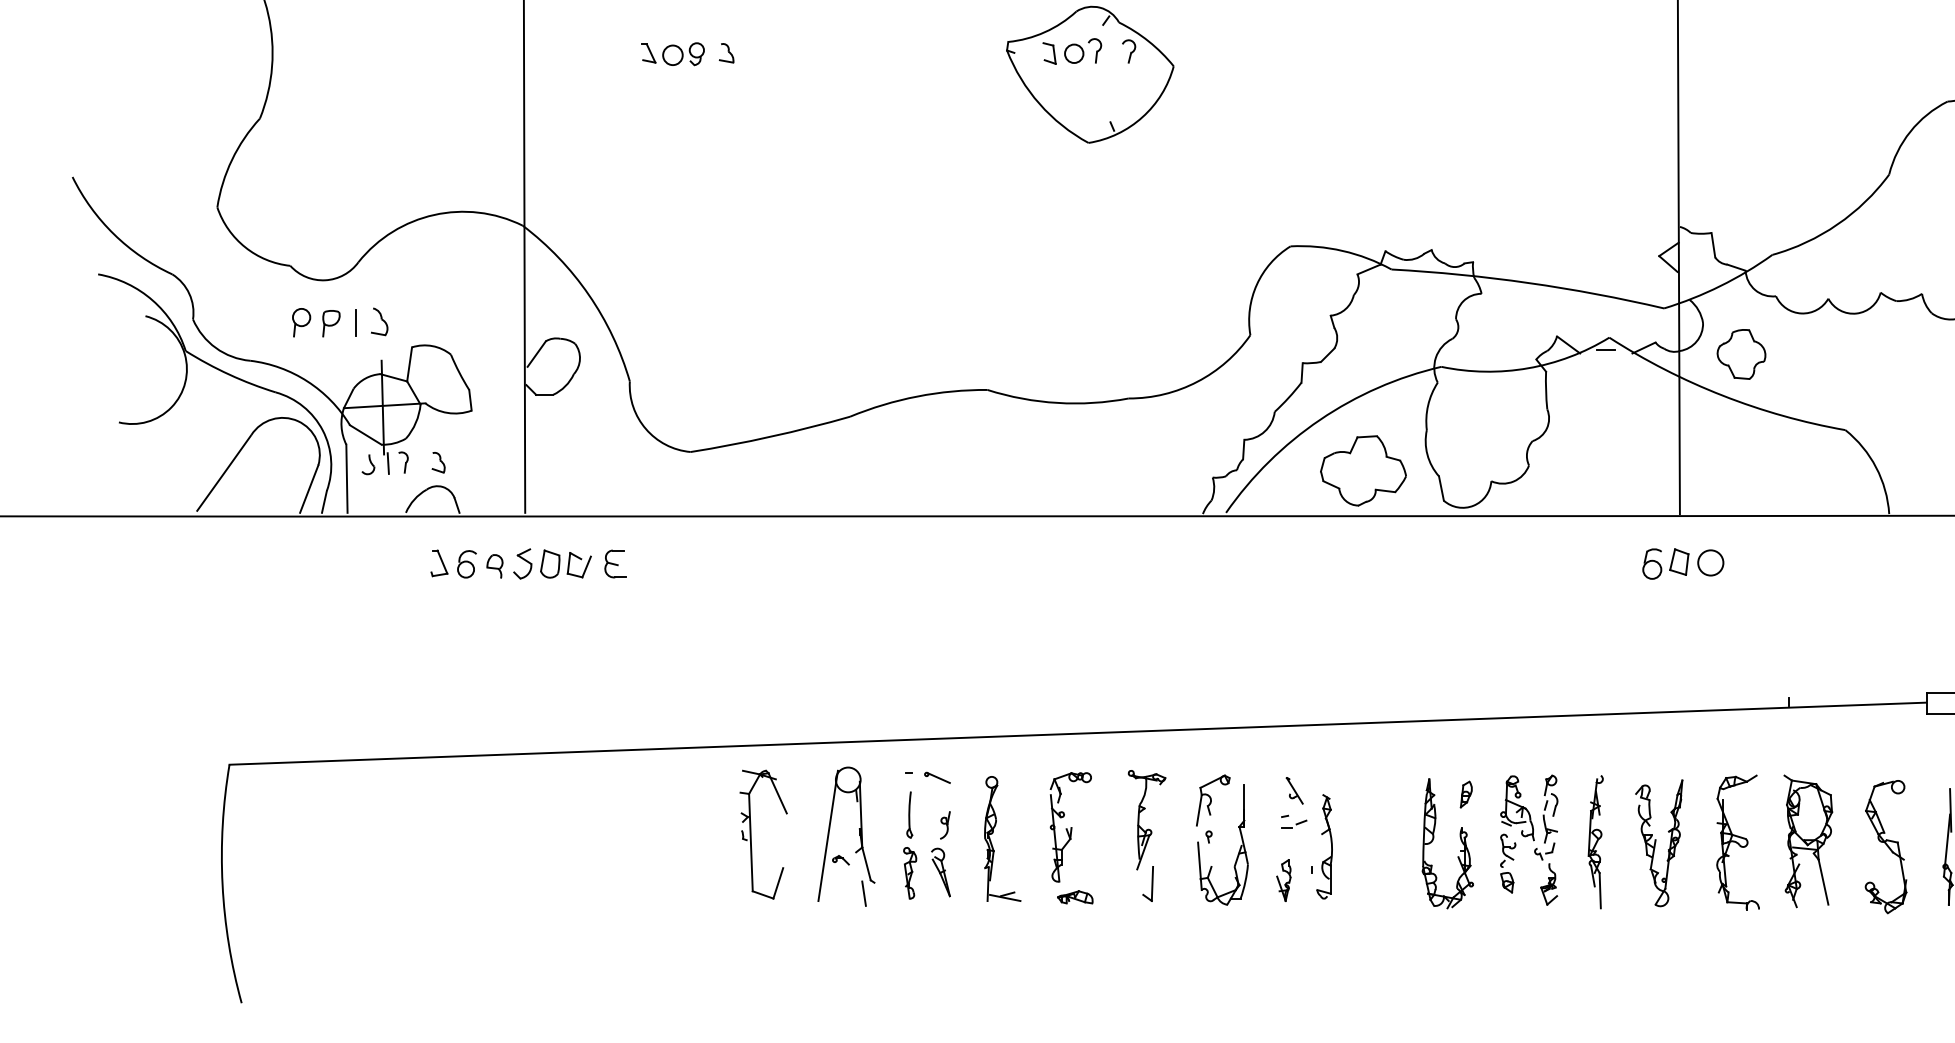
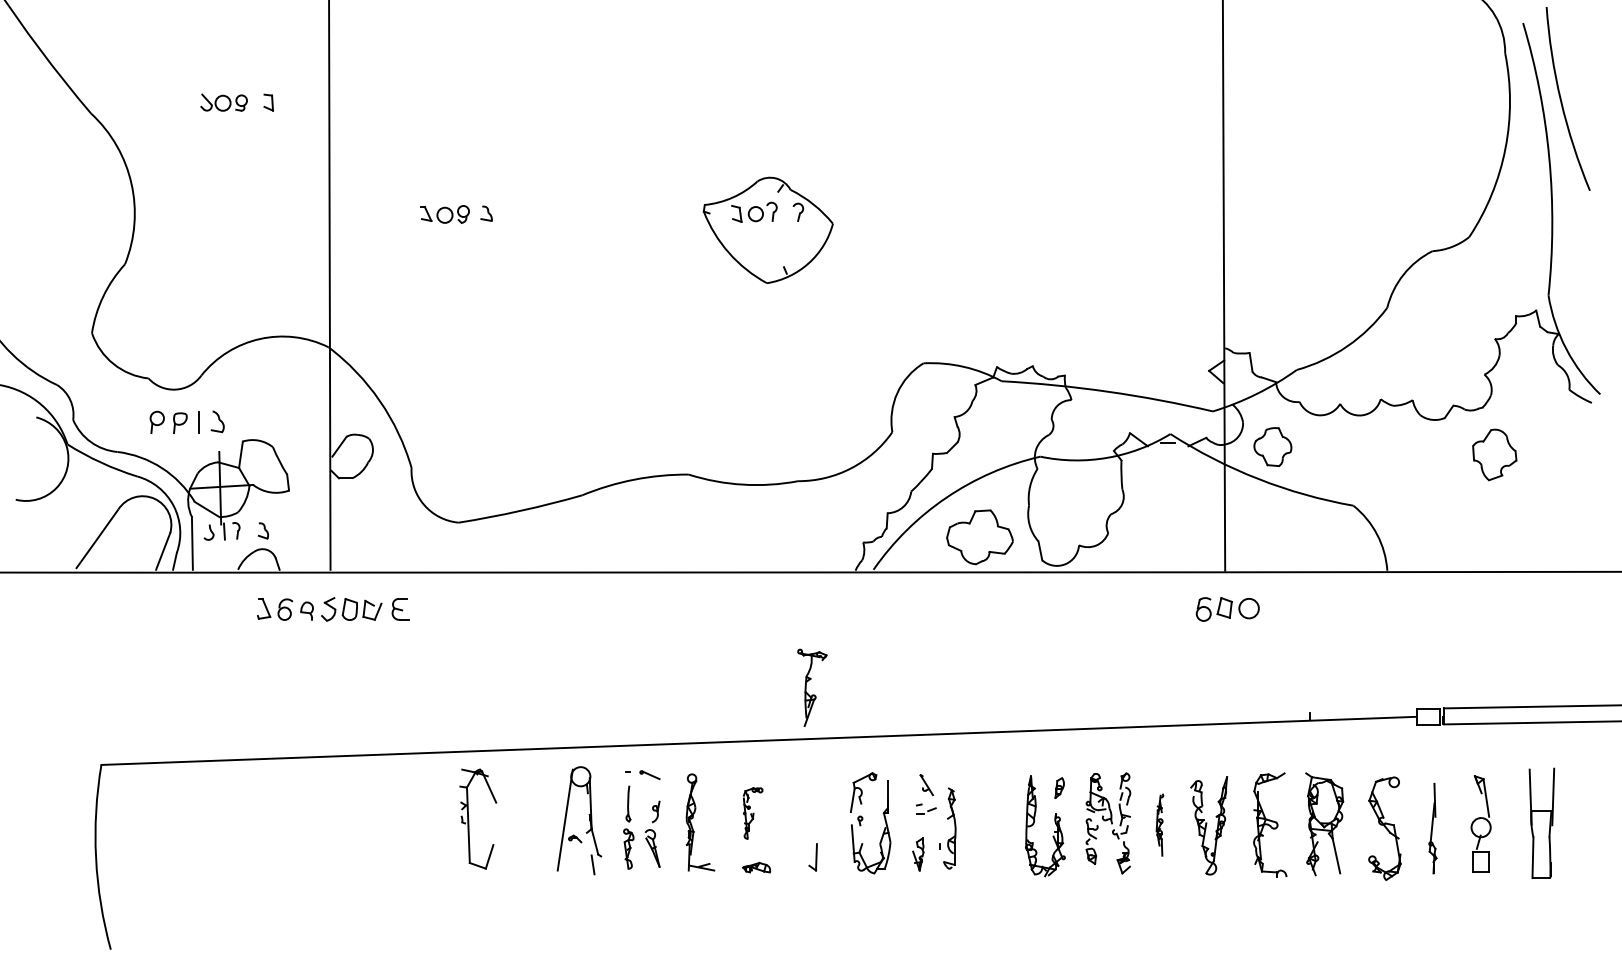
part: (1147, 819) -> (812, 687), moved
part: (1069, 827) -> (752, 813), size x0.6
part: (752, 835) -> (469, 819), moved
part: (1595, 841) -> (1159, 824), size x0.6

